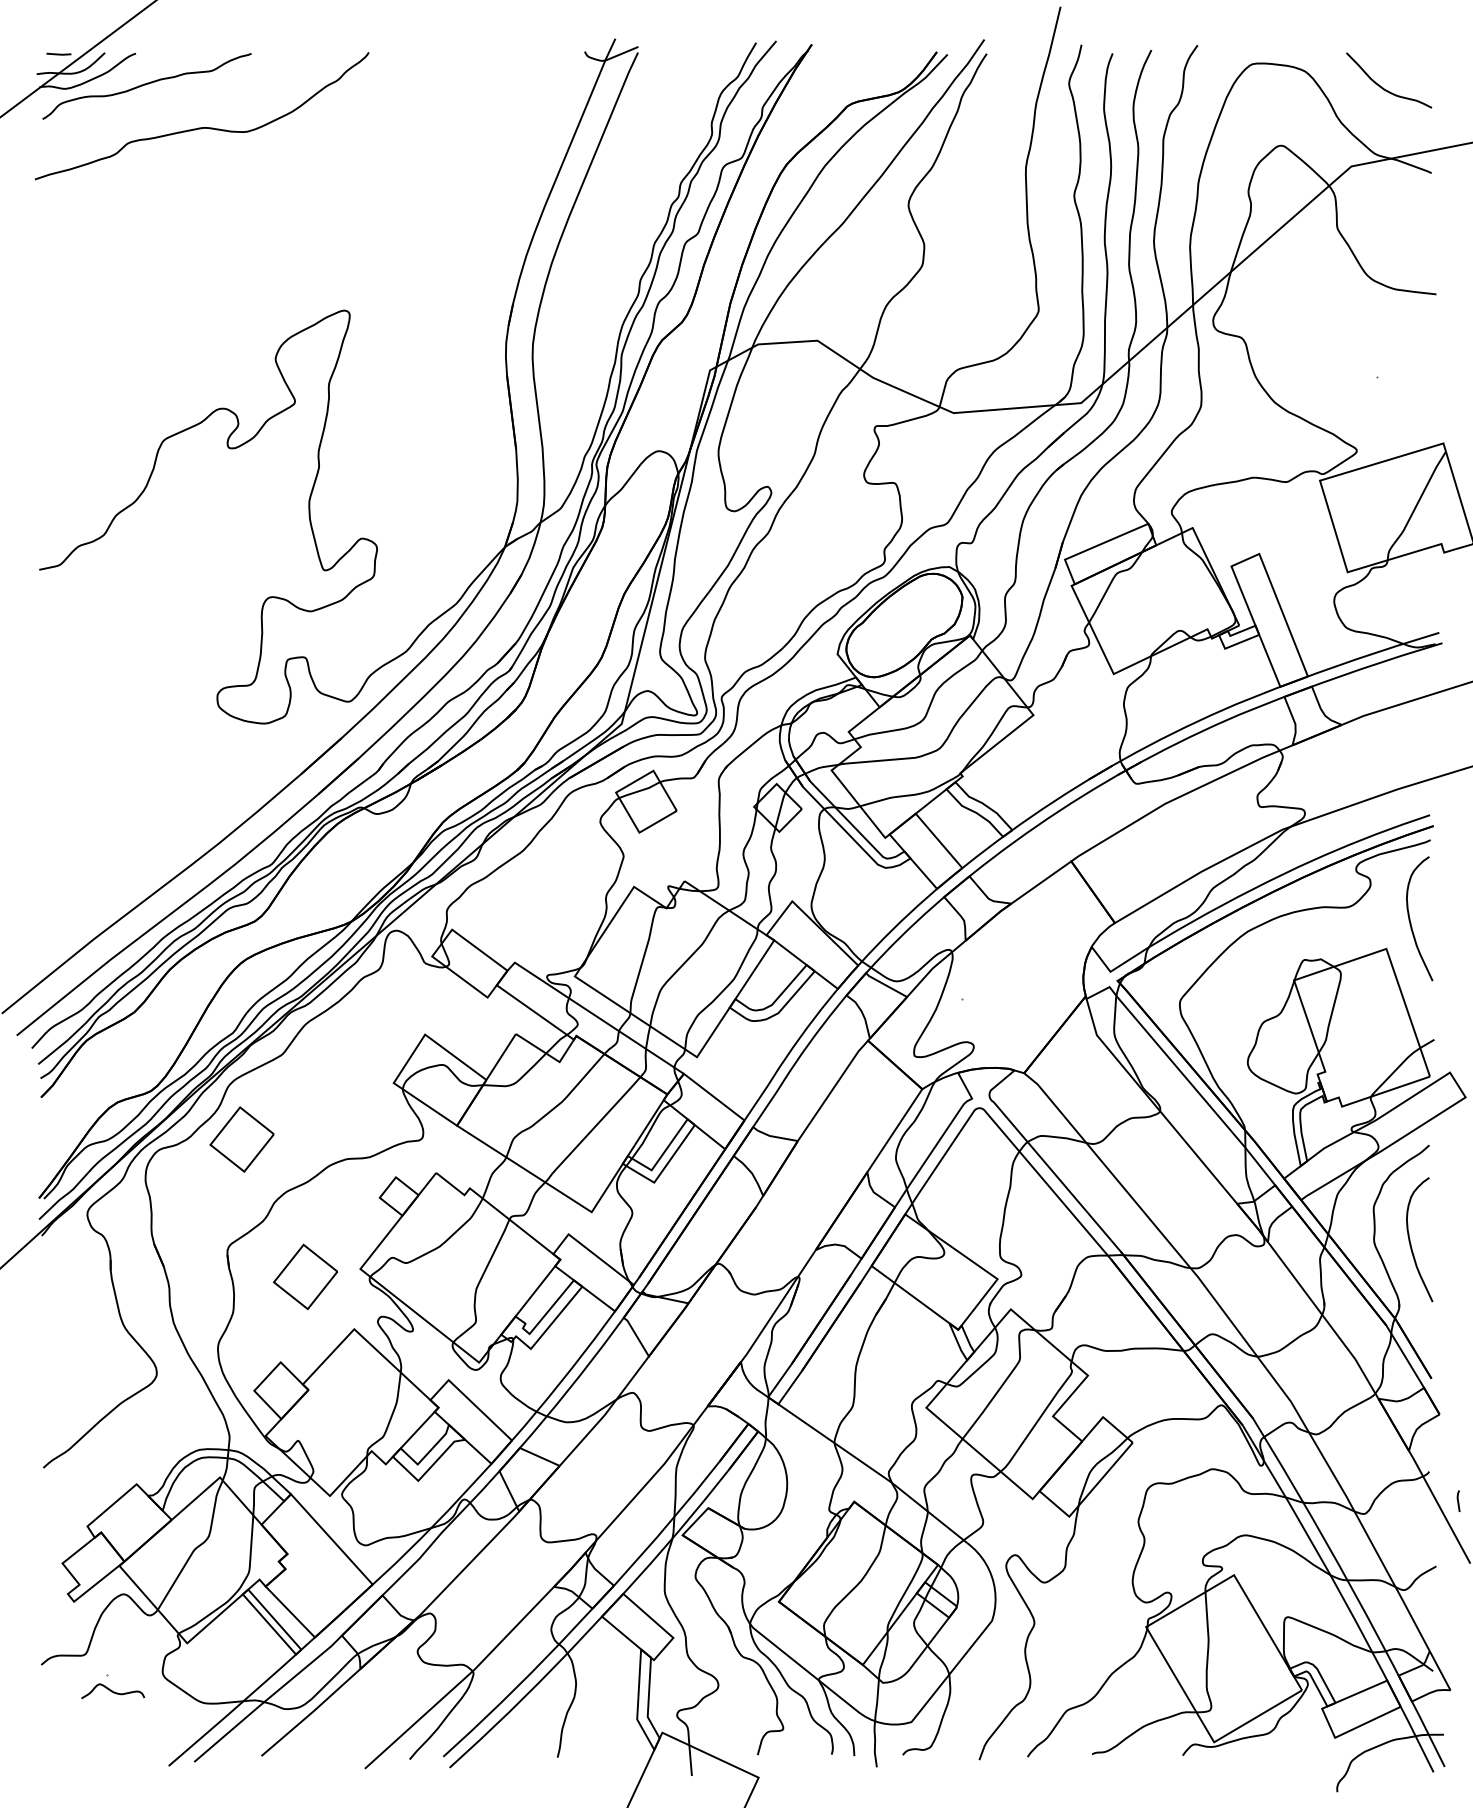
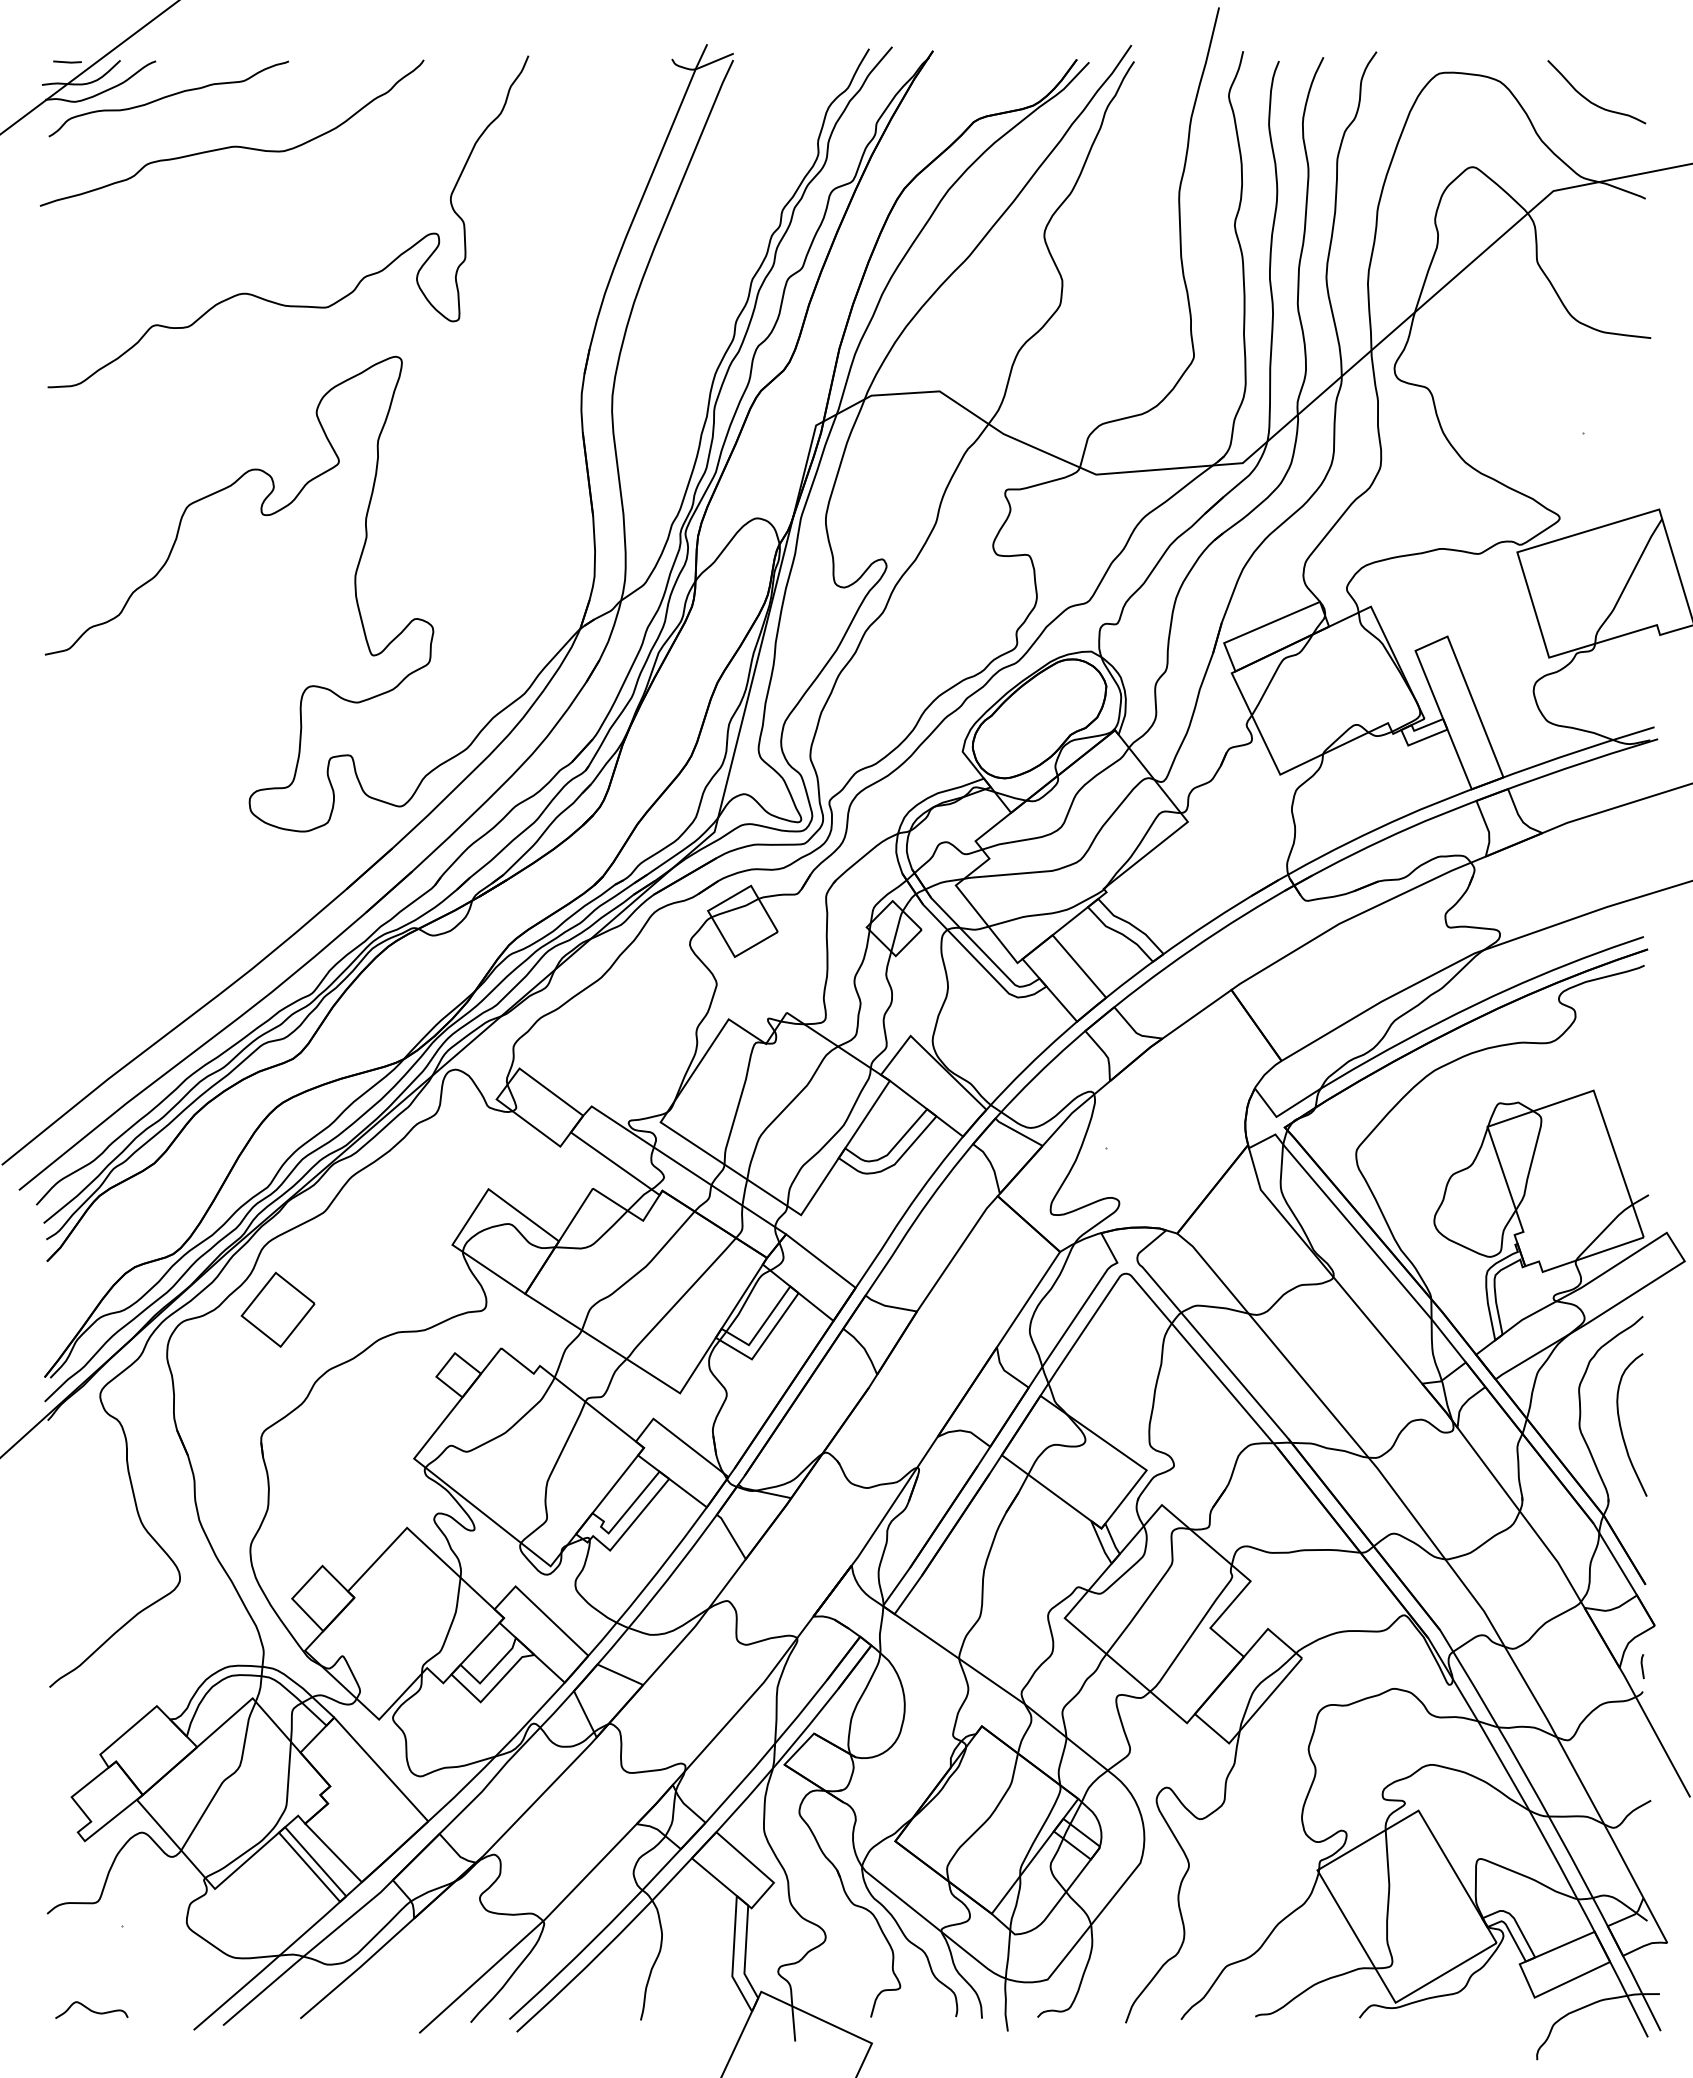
curve: (228, 259) -> (262, 297), added
curve: (1410, 919) -> (1621, 1056), removed
part: (305, 1276) -> (350, 1467), removed
line: (1458, 1501) -> (1642, 1666), moved
curve: (112, 1690) -> (91, 2009), moved

